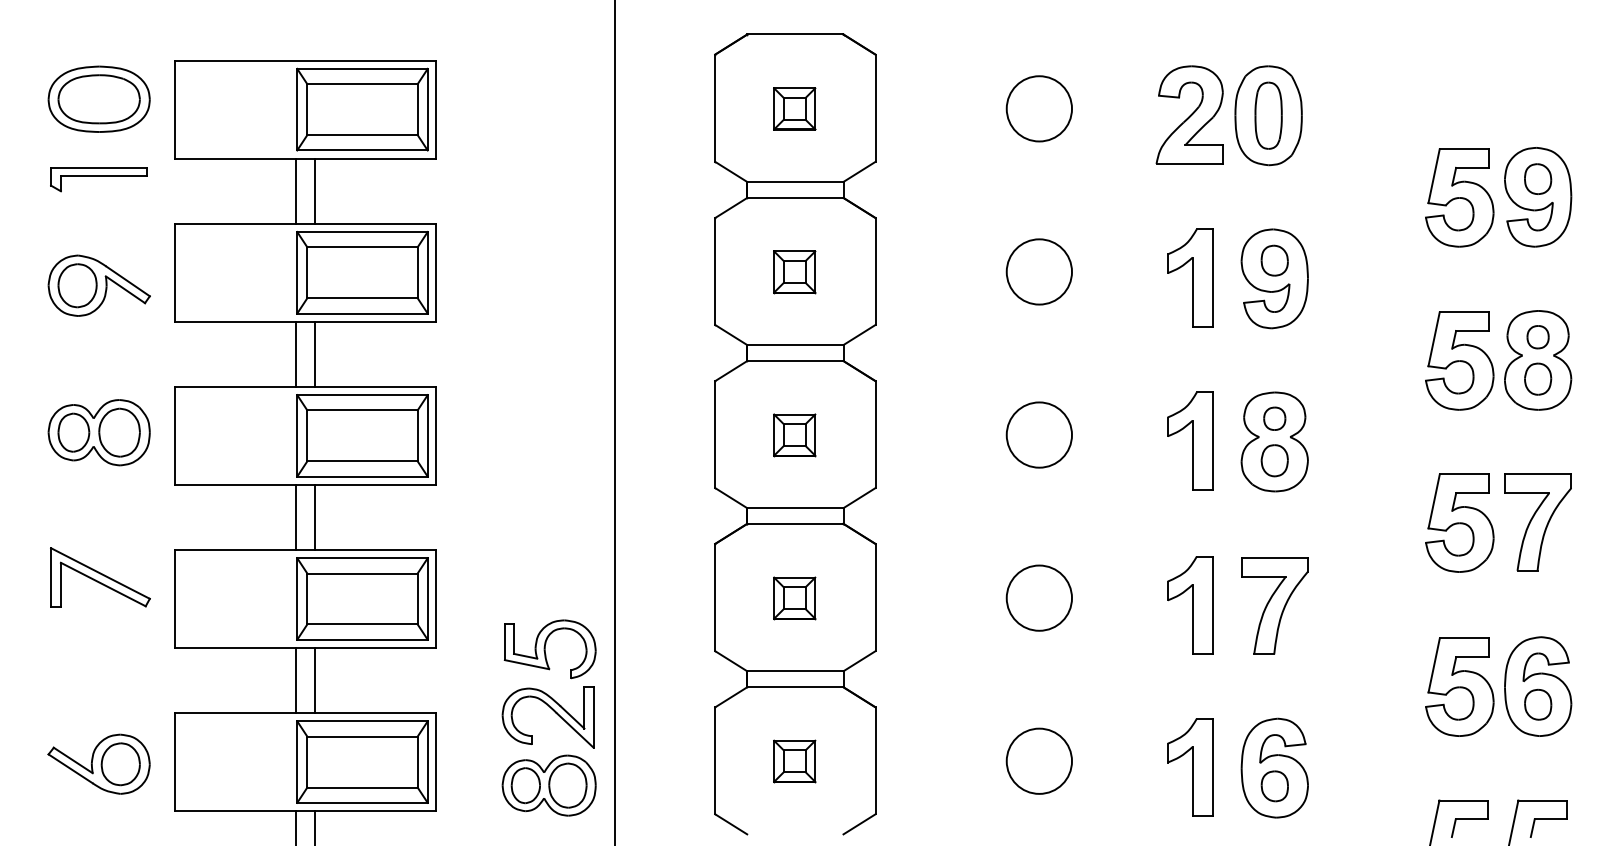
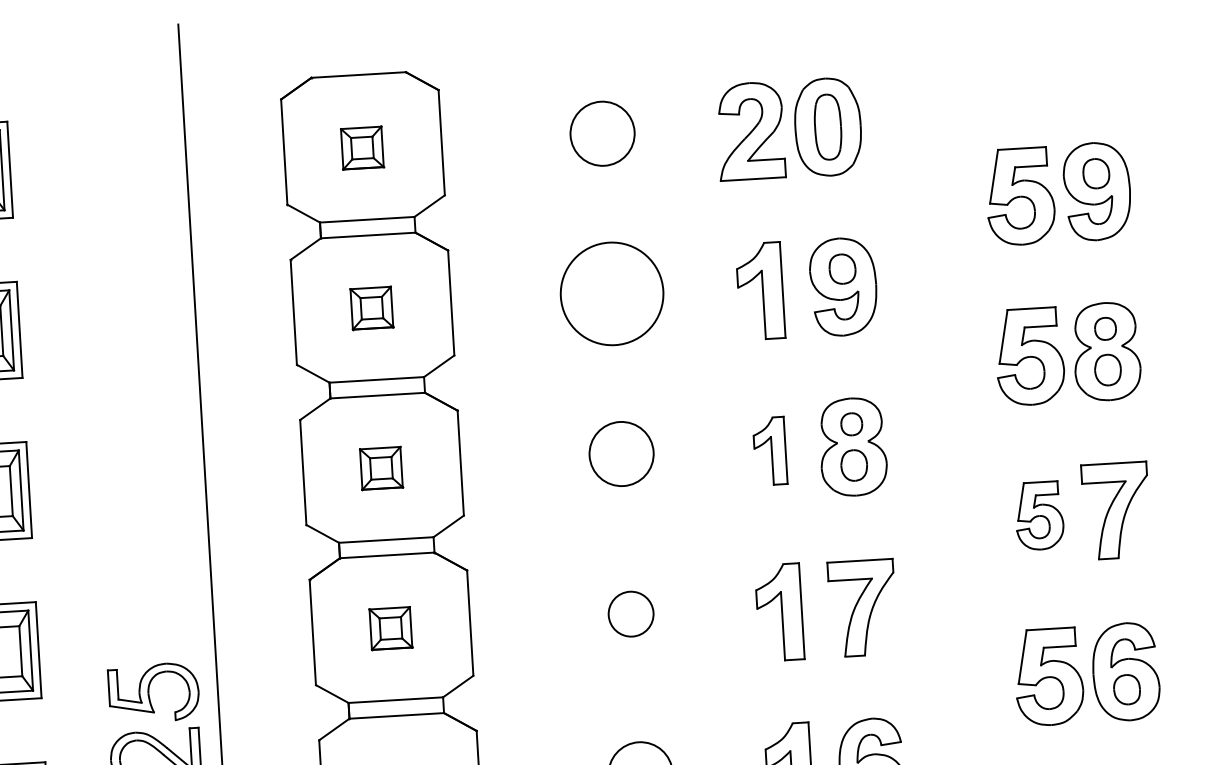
circle: (1039, 271) -> (612, 293), size x1.6
part: (1190, 440) -> (770, 450), size x0.7
part: (1459, 522) -> (1039, 515), size x0.7
circle: (1039, 597) -> (631, 613), size x0.7

